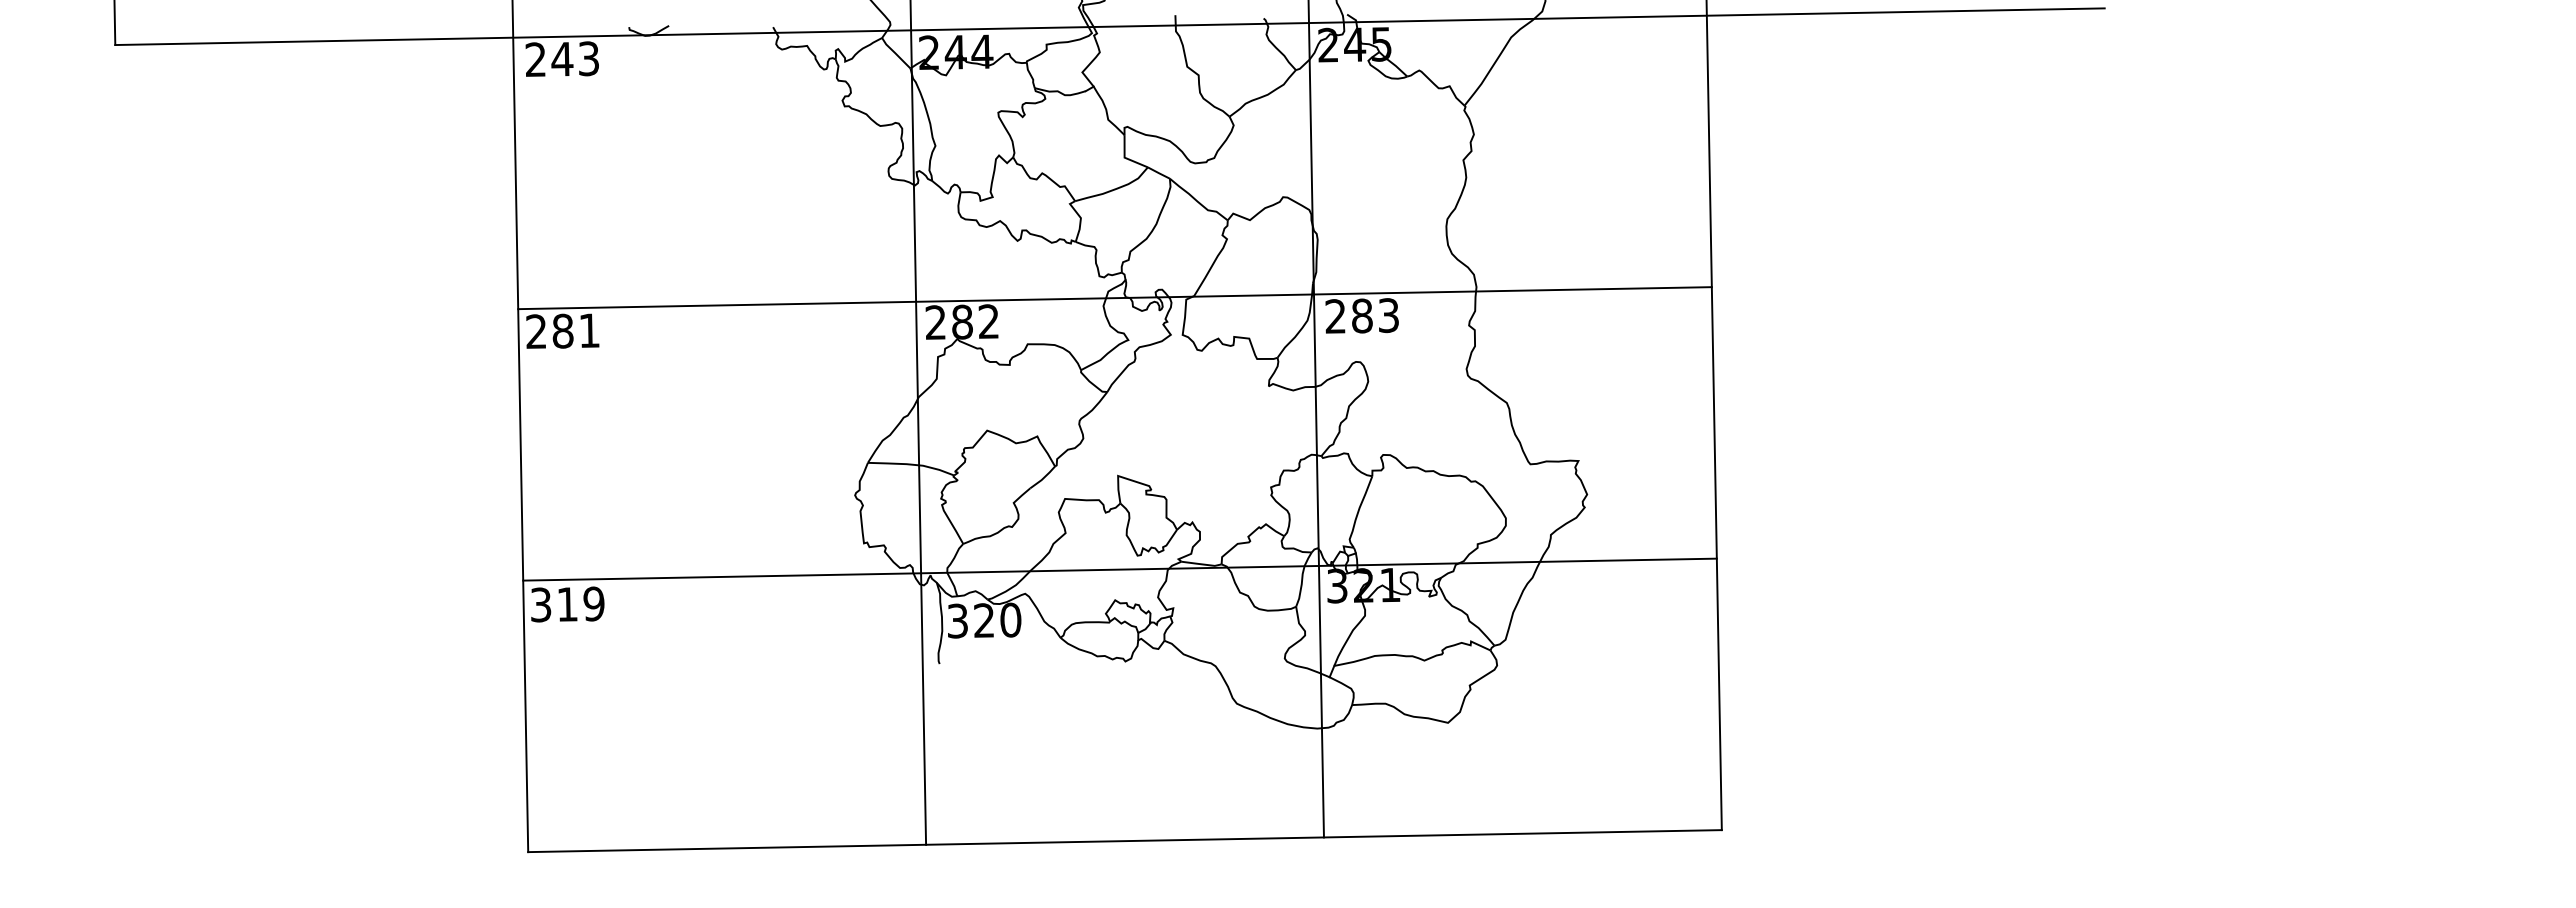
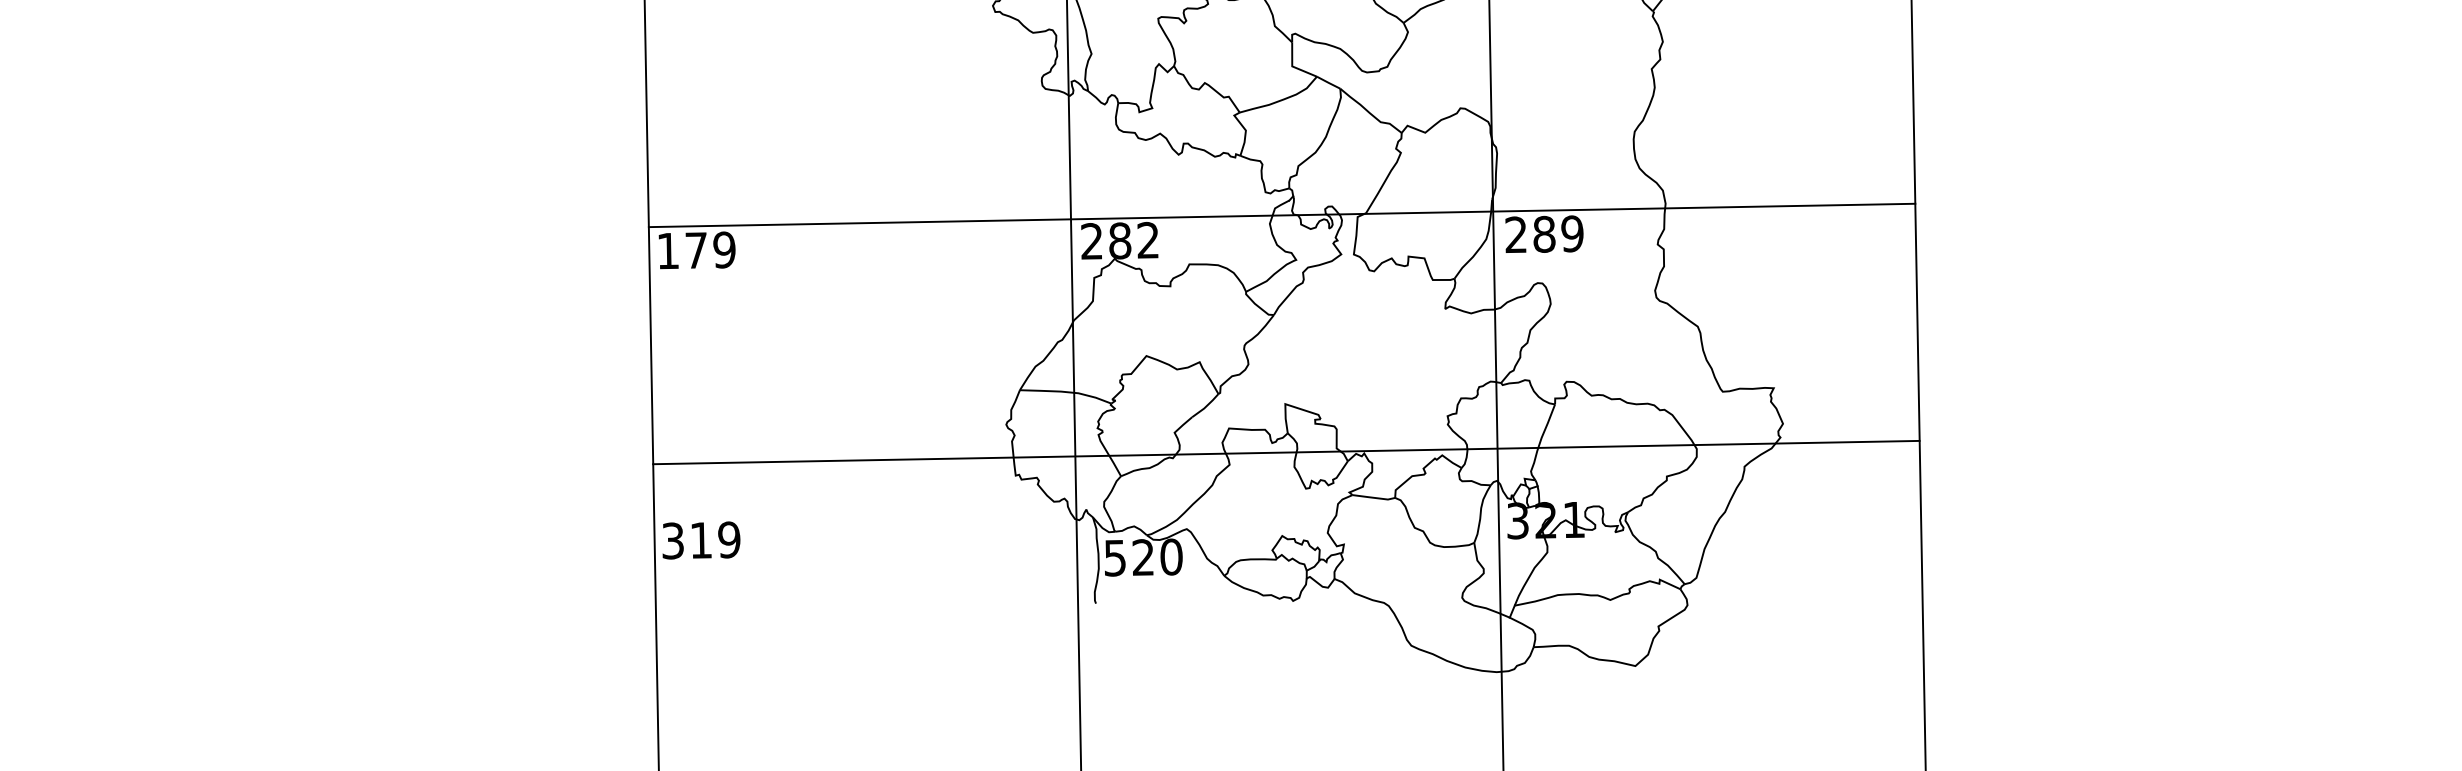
text: (1388, 315) -> (1572, 233), 283 -> 289
text: (562, 330) -> (695, 249), 281 -> 179
line: (1119, 569) -> (1285, 452), moved
text: (957, 620) -> (1114, 557), 320 -> 520

